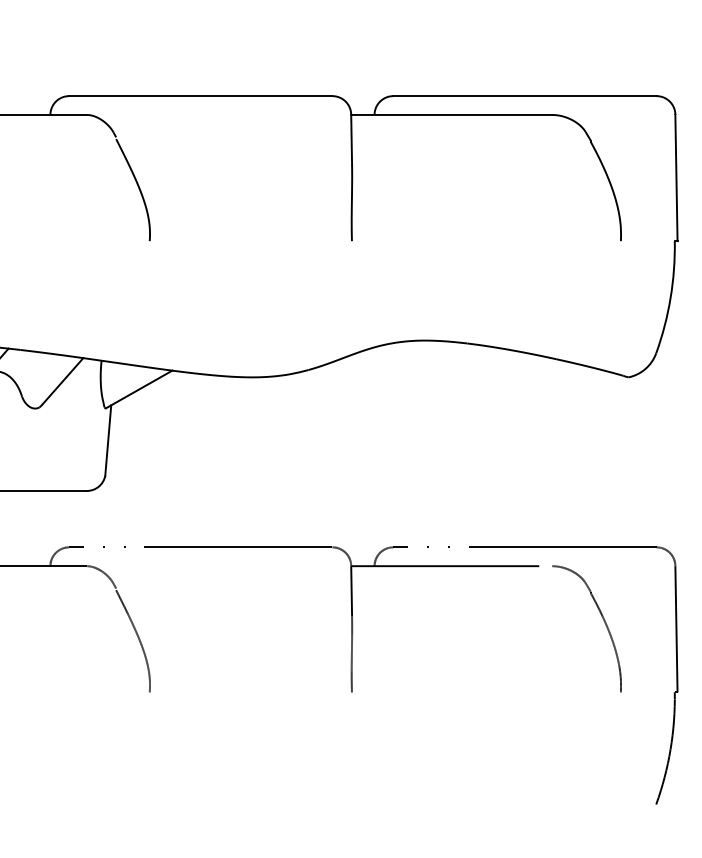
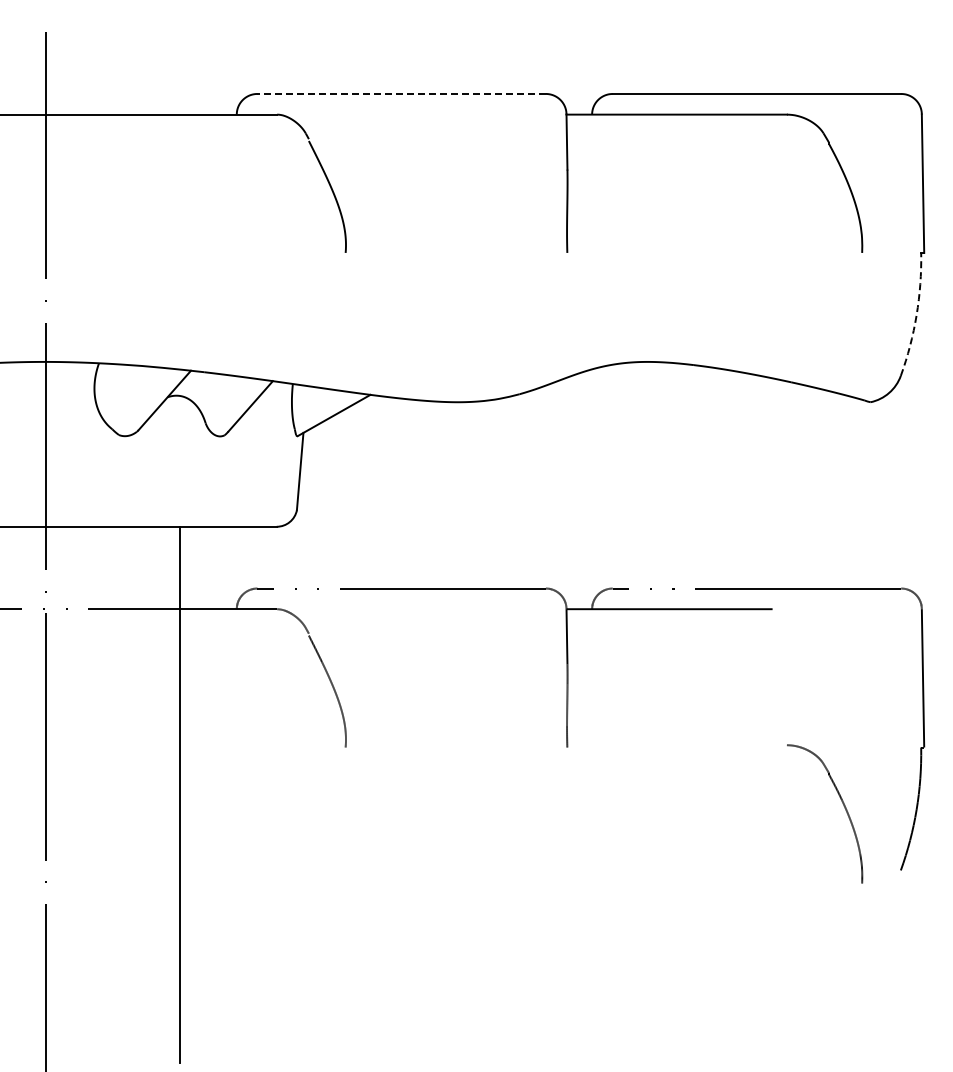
line: (200, 95) -> (401, 93), solid -> dashed
arc: (670, 298) -> (916, 315), solid -> dashed
part: (603, 622) -> (843, 806), moved

